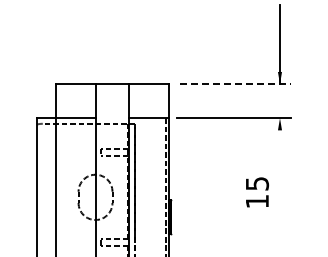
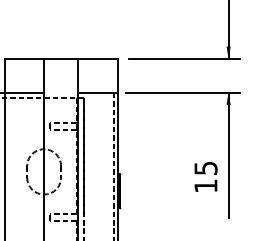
line: (236, 84) -> (185, 59), dashed -> solid
line: (279, 180) -> (228, 155), added
text: (257, 192) -> (206, 177), moved

